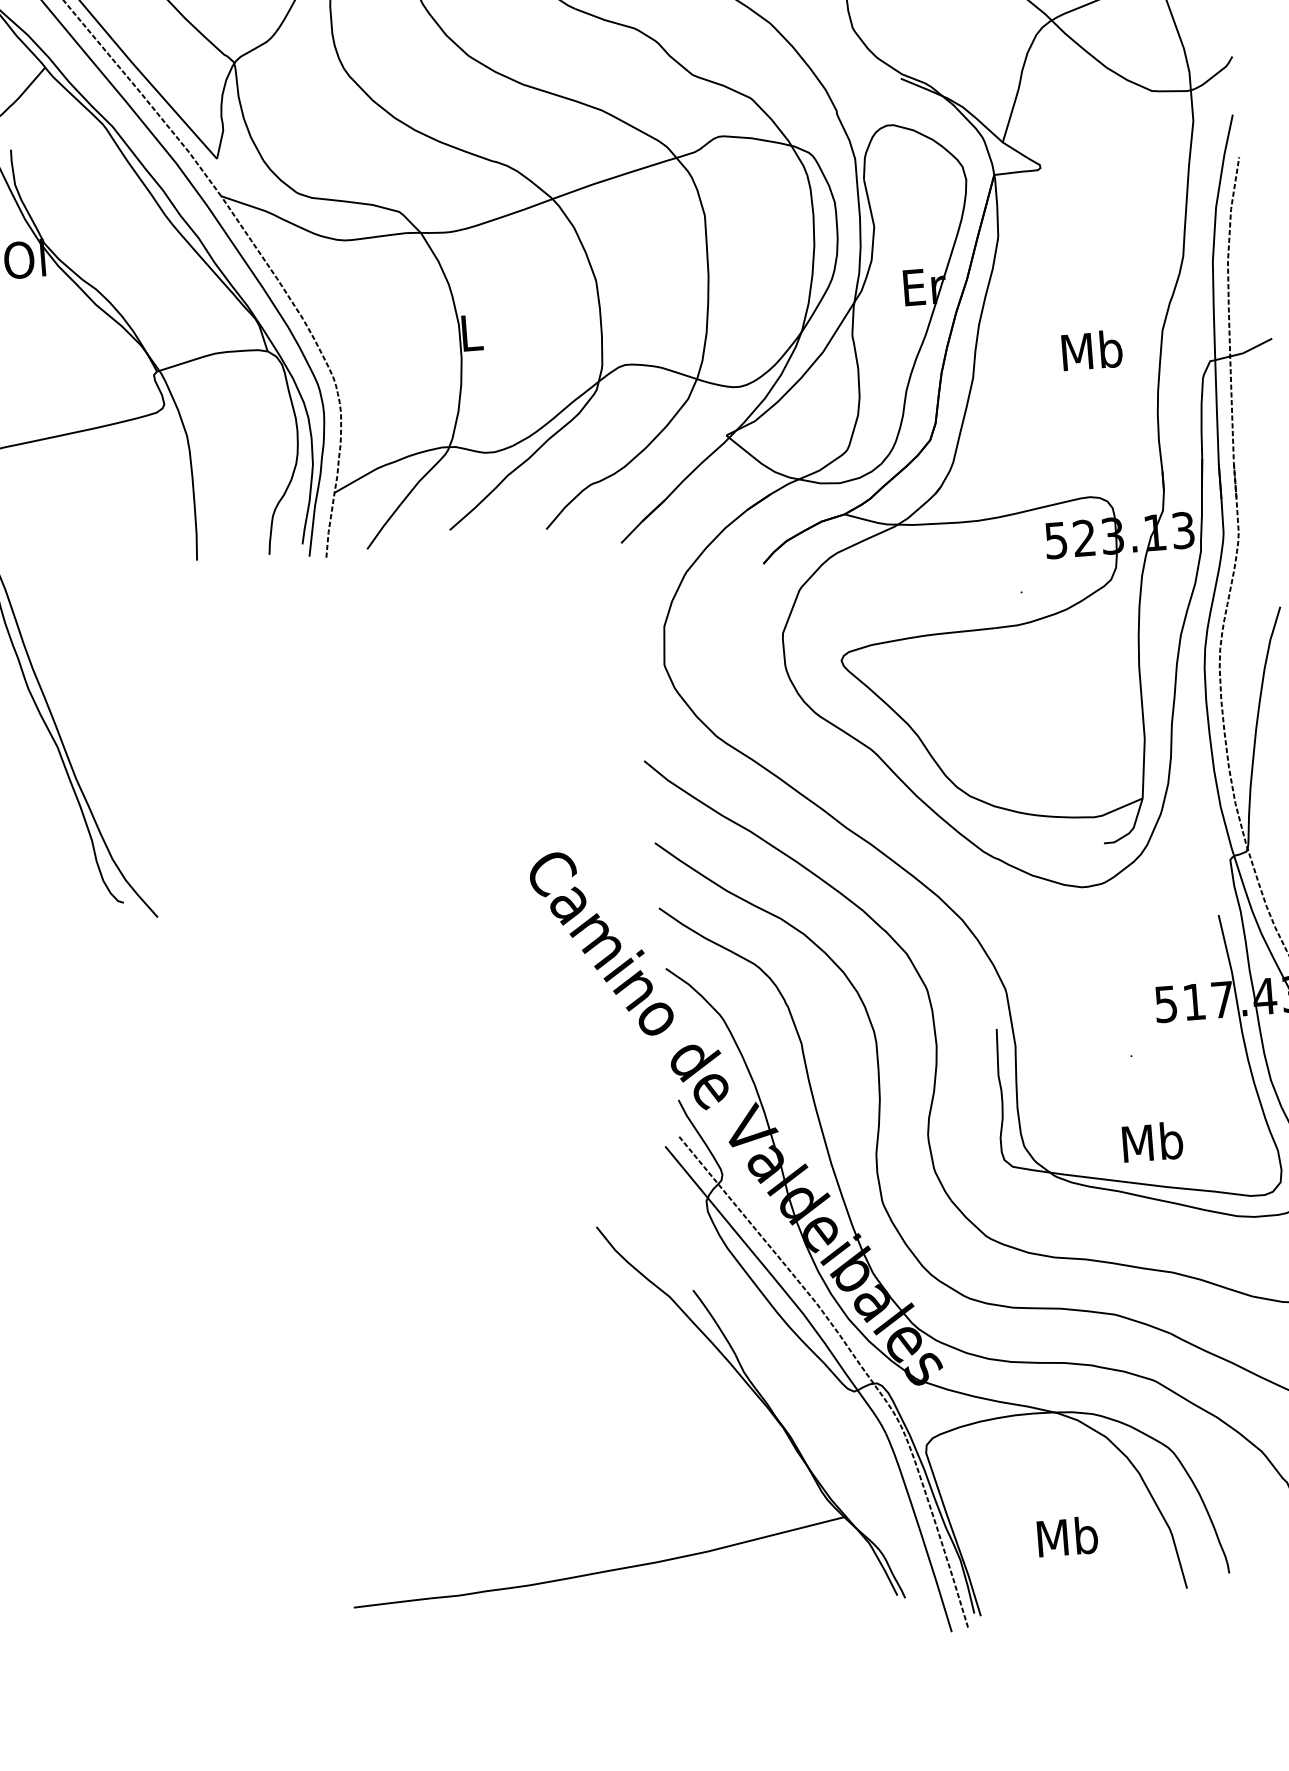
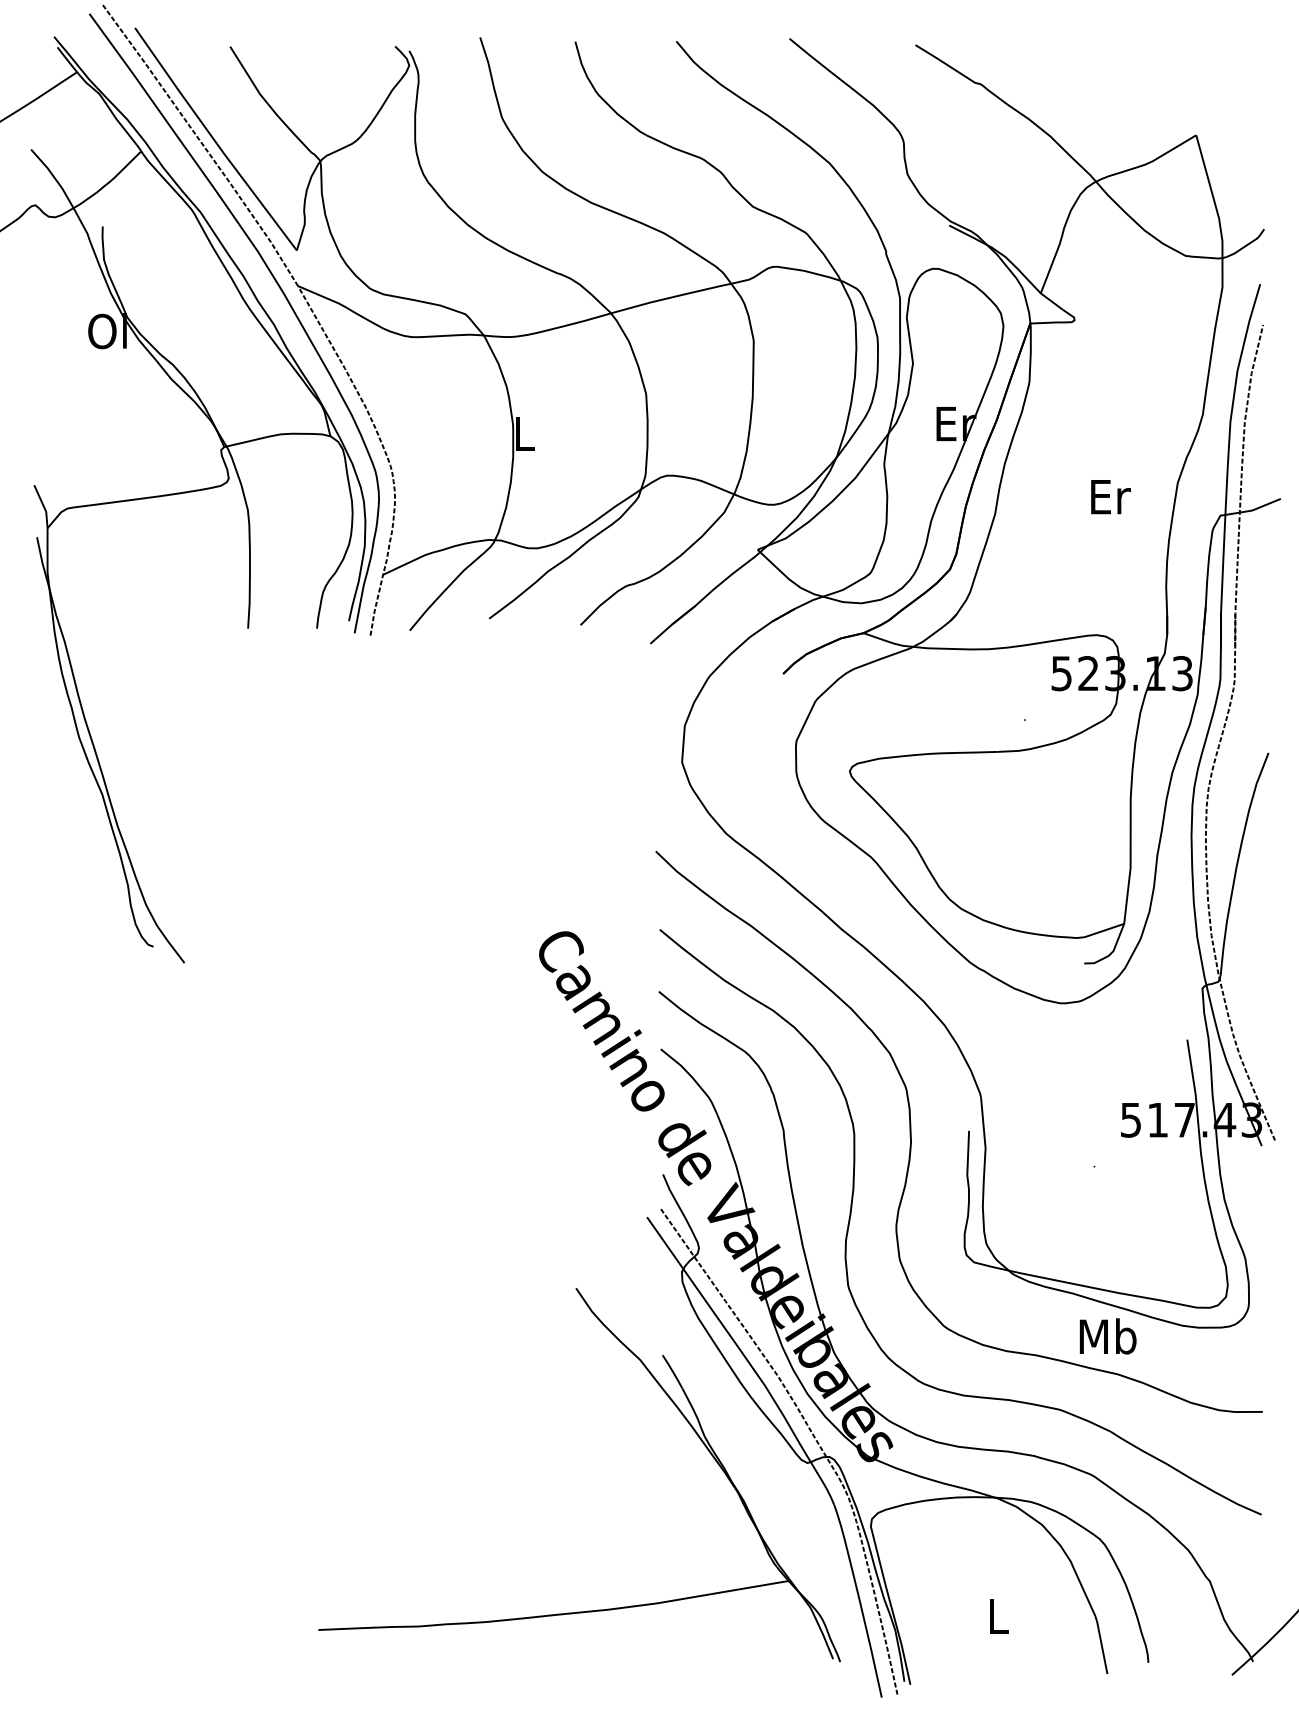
text: (1091, 350) -> (1109, 496), Mb -> Er
text: (1152, 1142) -> (1107, 1336), moved
text: (1067, 1537) -> (998, 1616), Mb -> L

